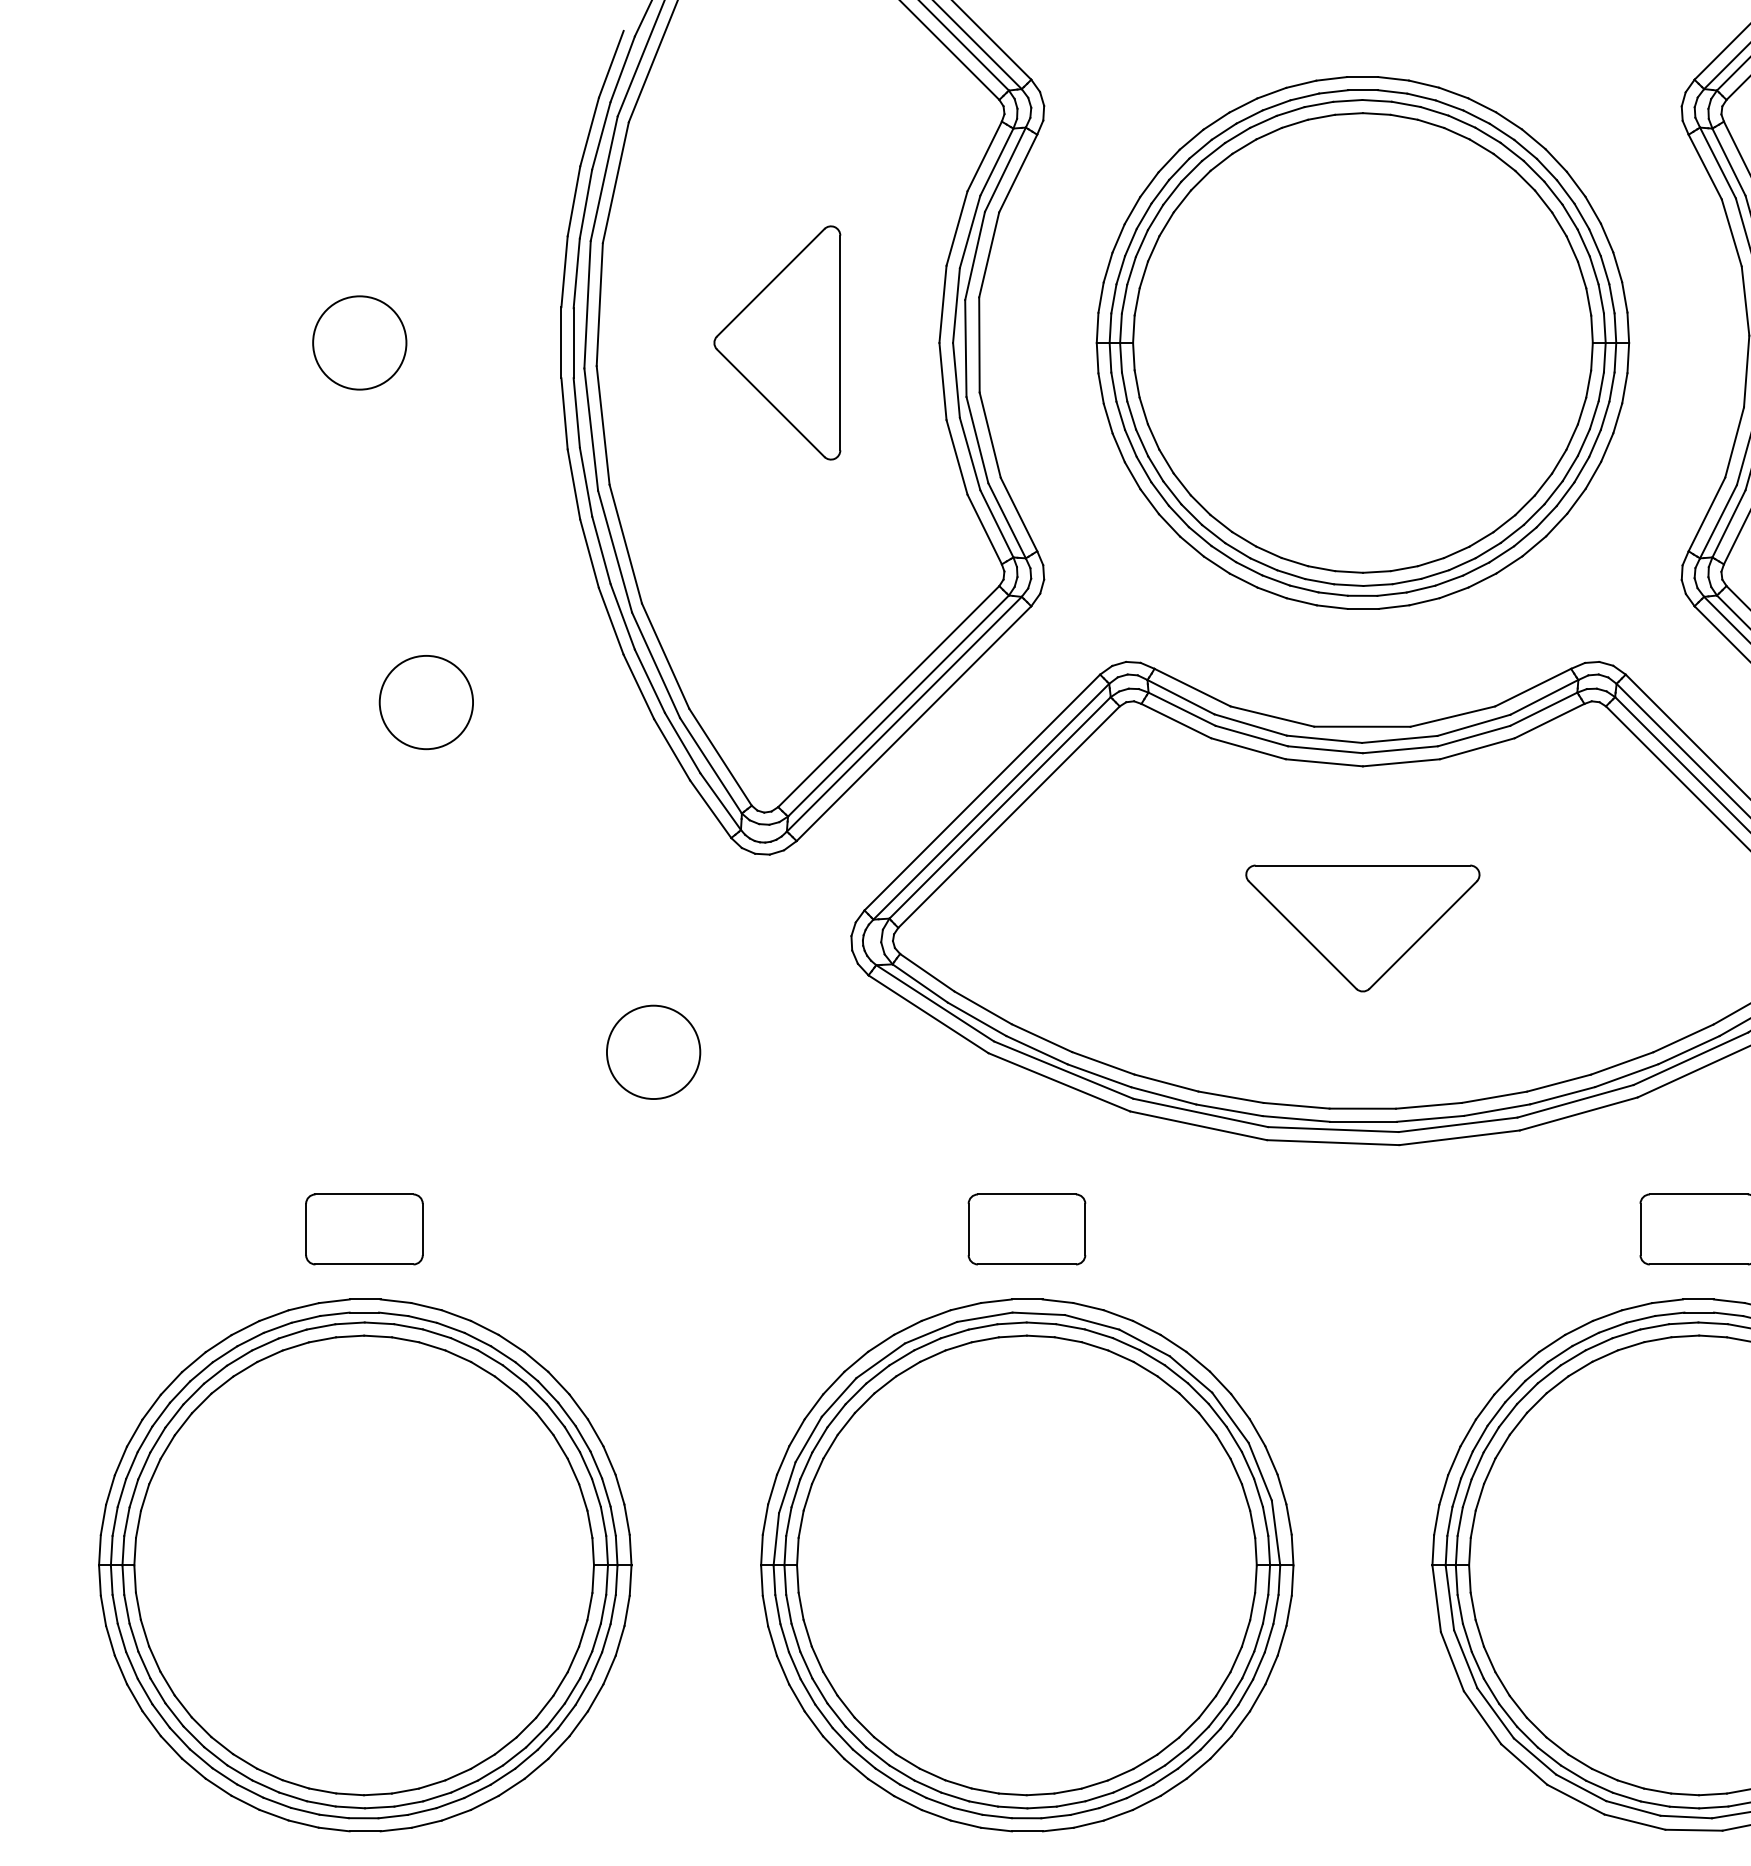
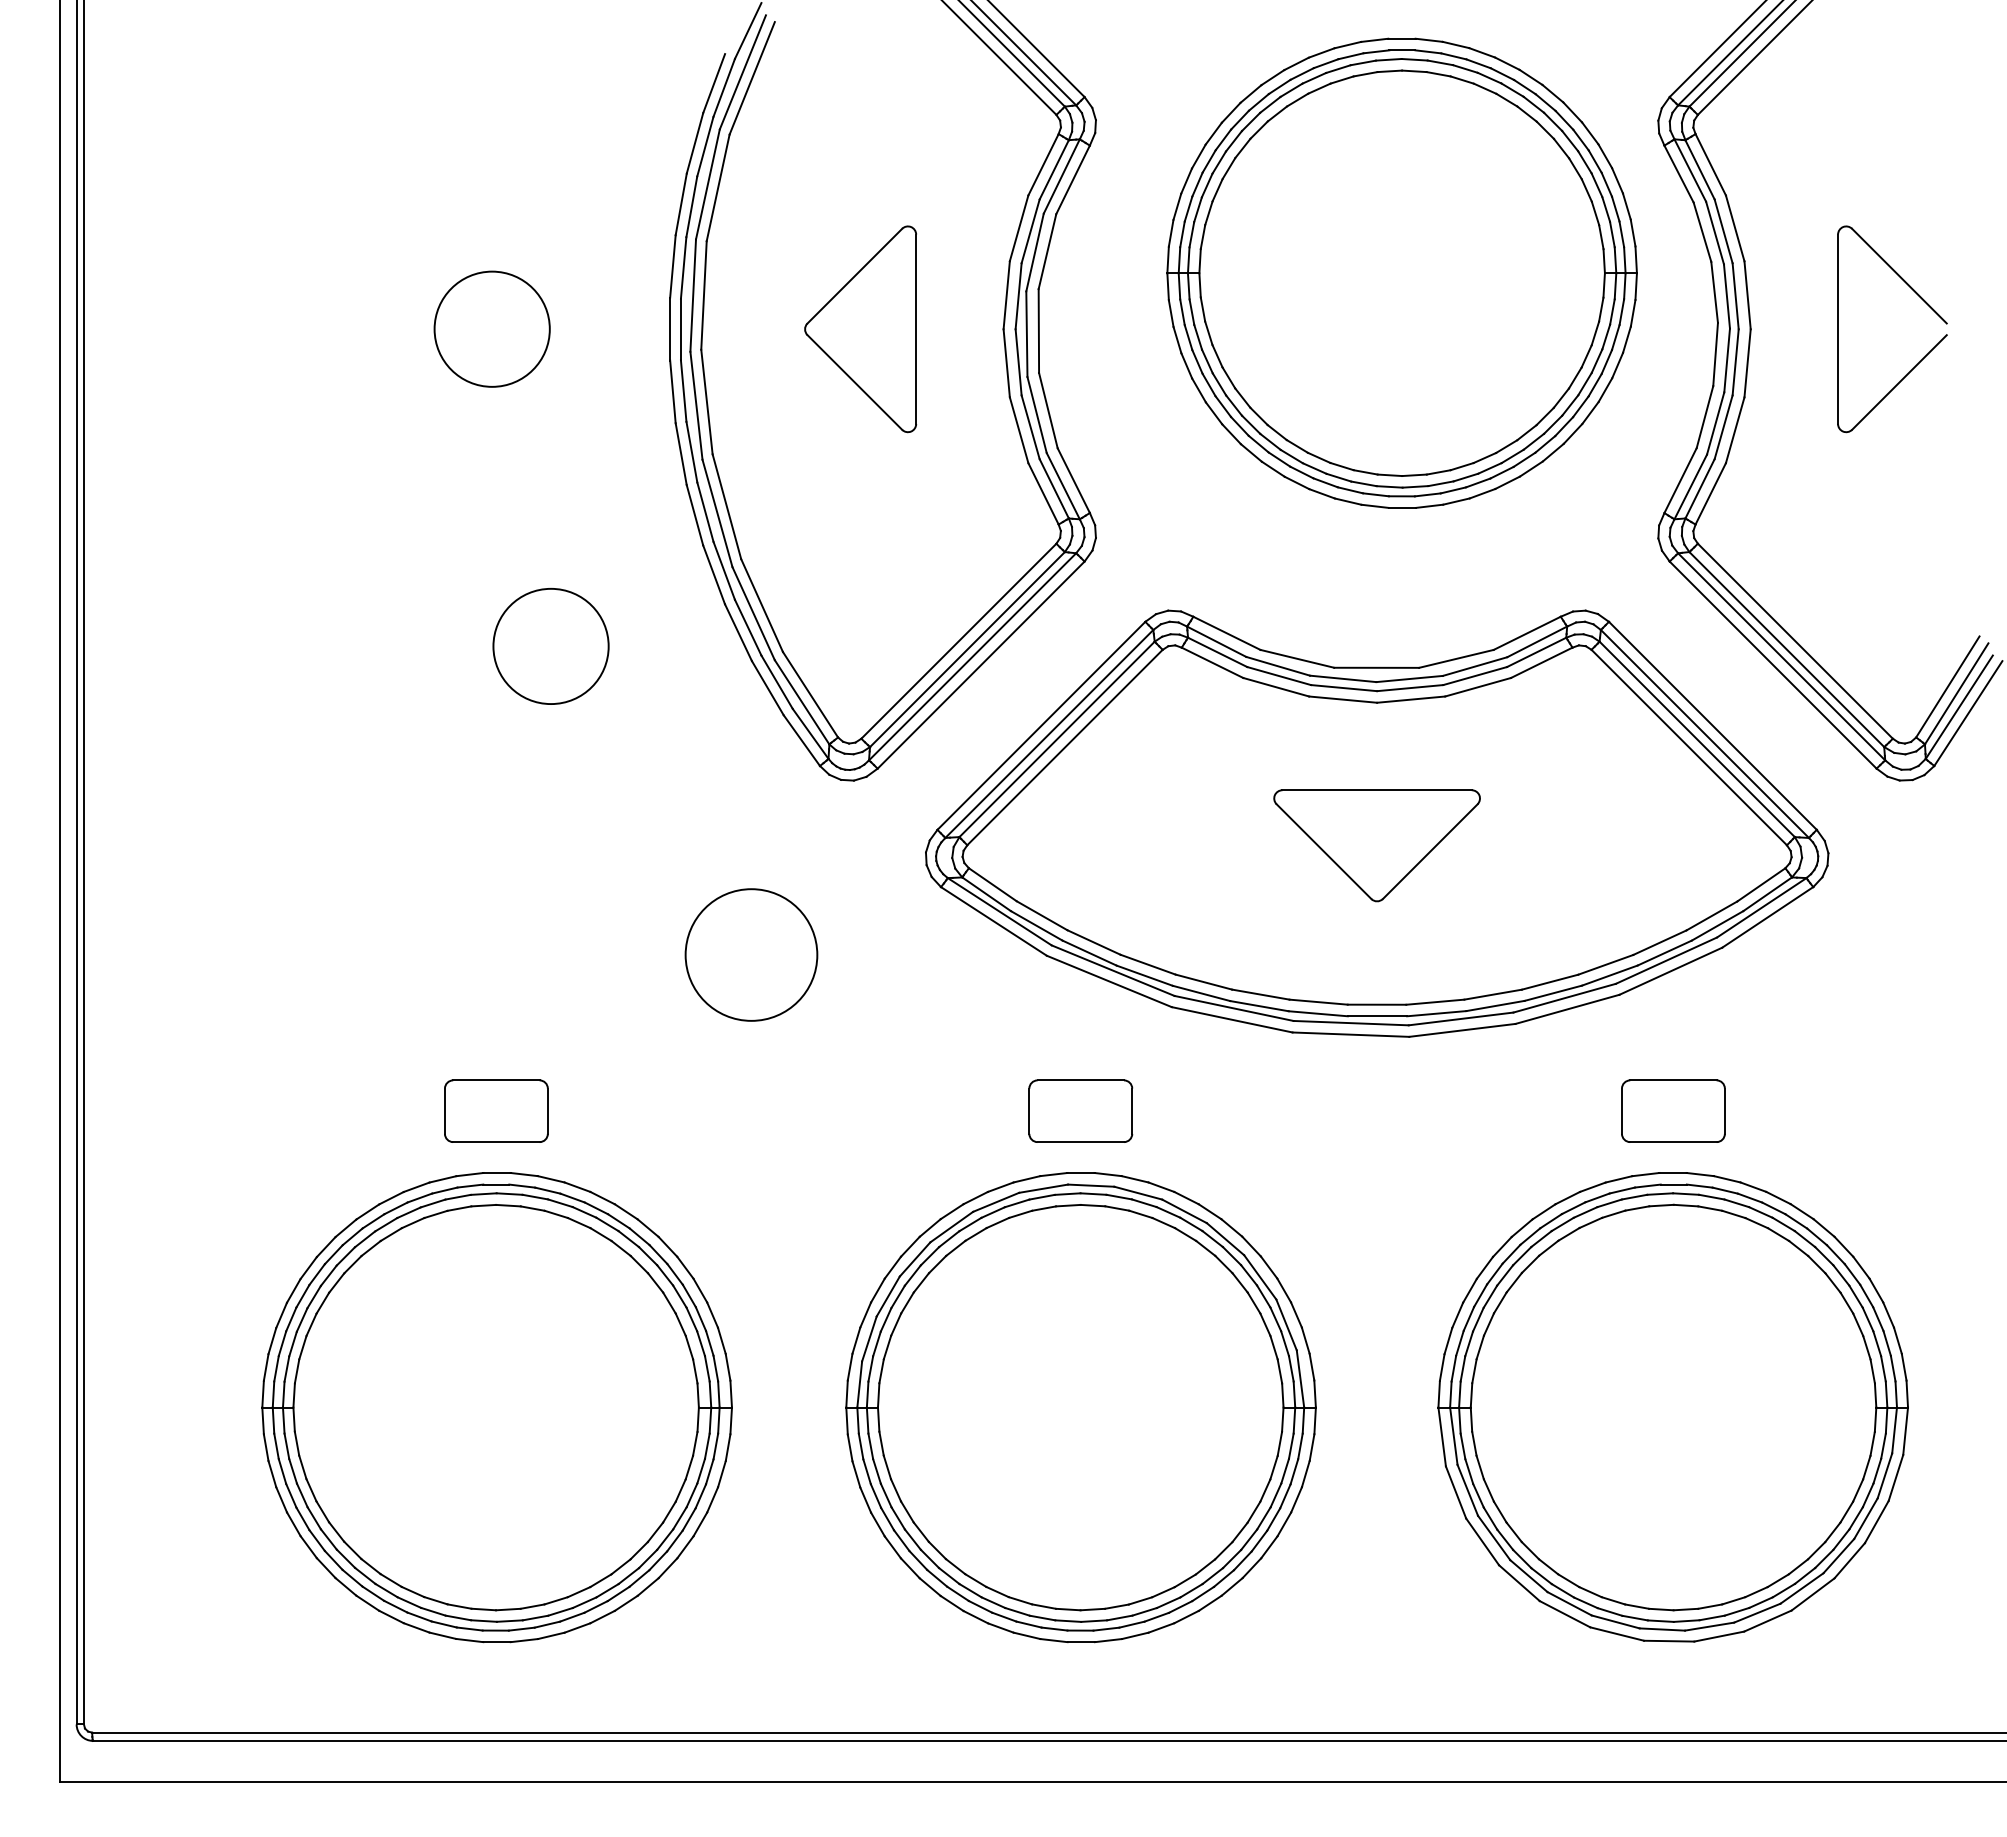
part: (1362, 342) -> (1401, 272), moved
circle: (360, 343) -> (492, 329), size x1.4
circle: (425, 702) -> (550, 646), size x1.4
circle: (653, 1051) -> (751, 954), size x1.6

